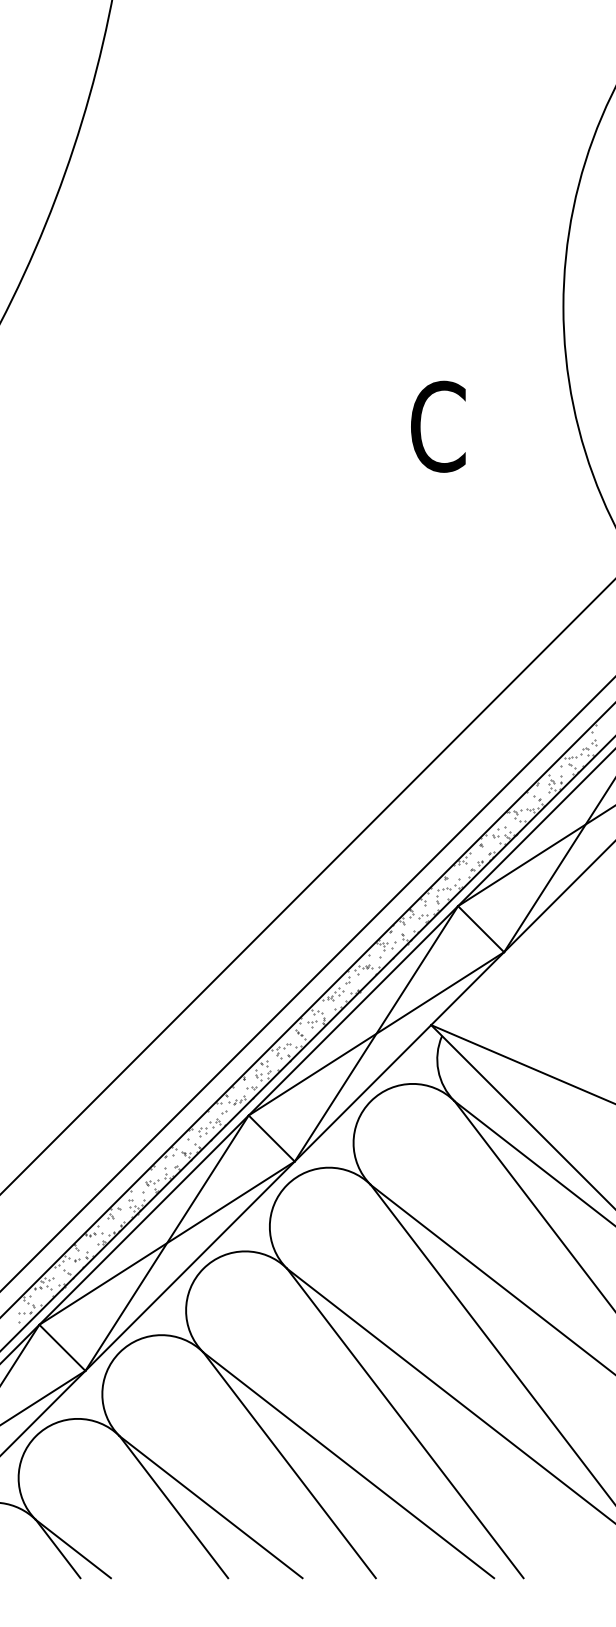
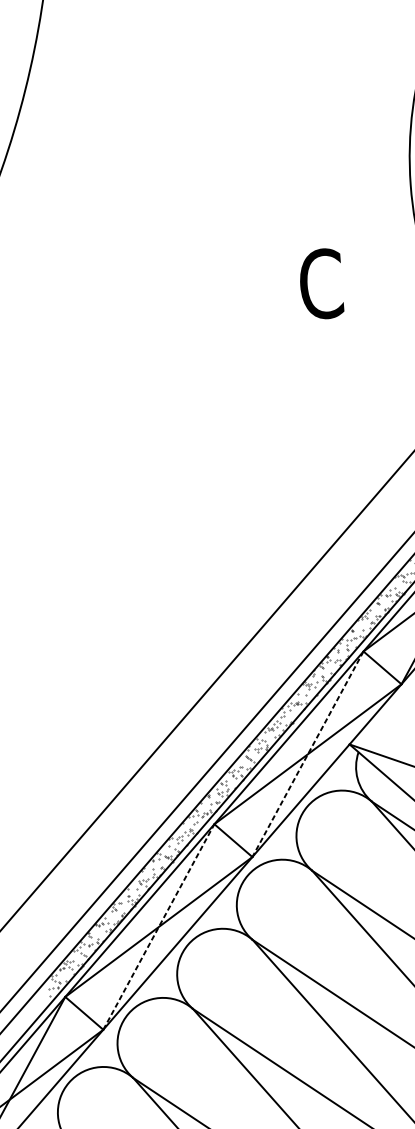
line: (376, 1033) -> (308, 753), solid -> dashed
line: (167, 1243) -> (159, 927), solid -> dashed

